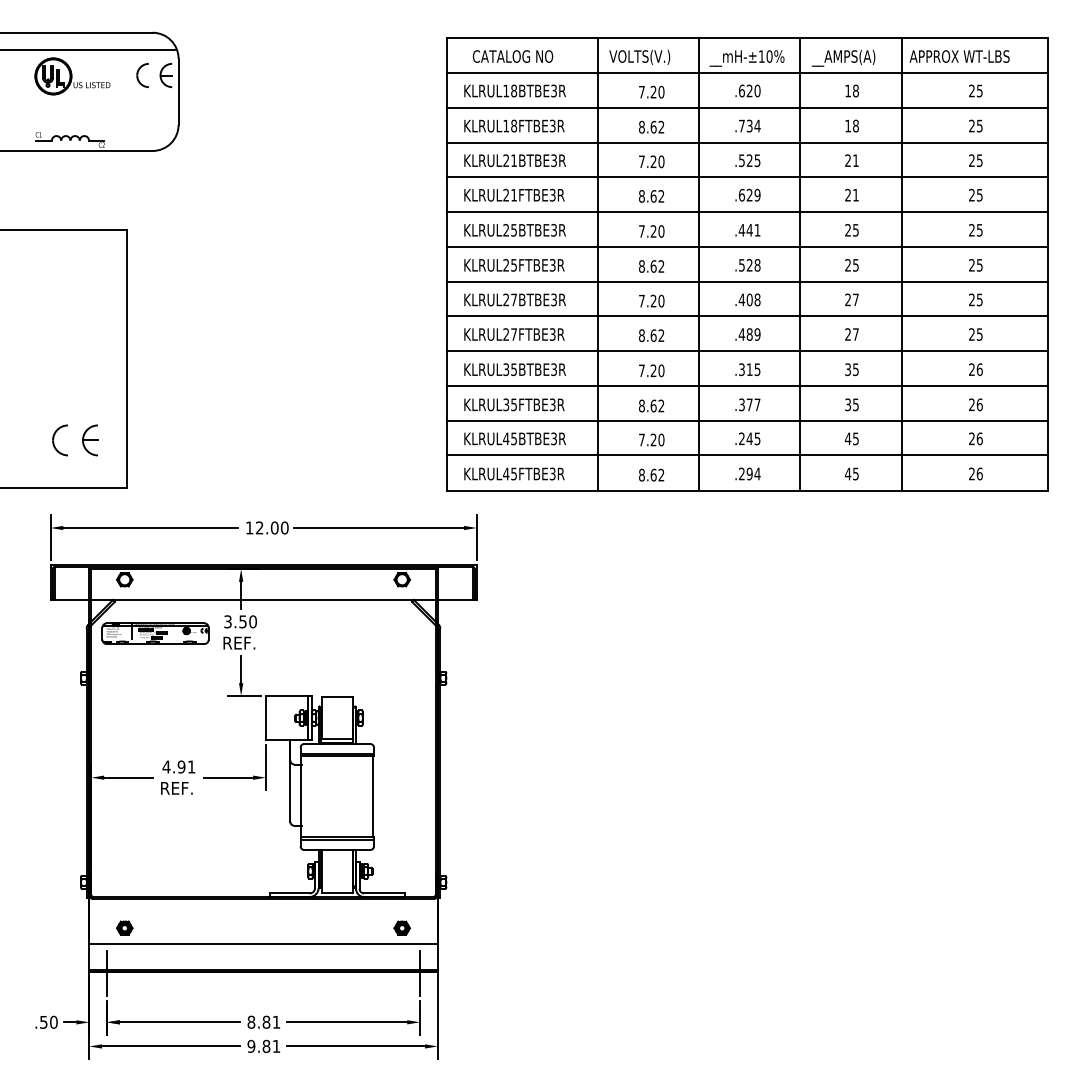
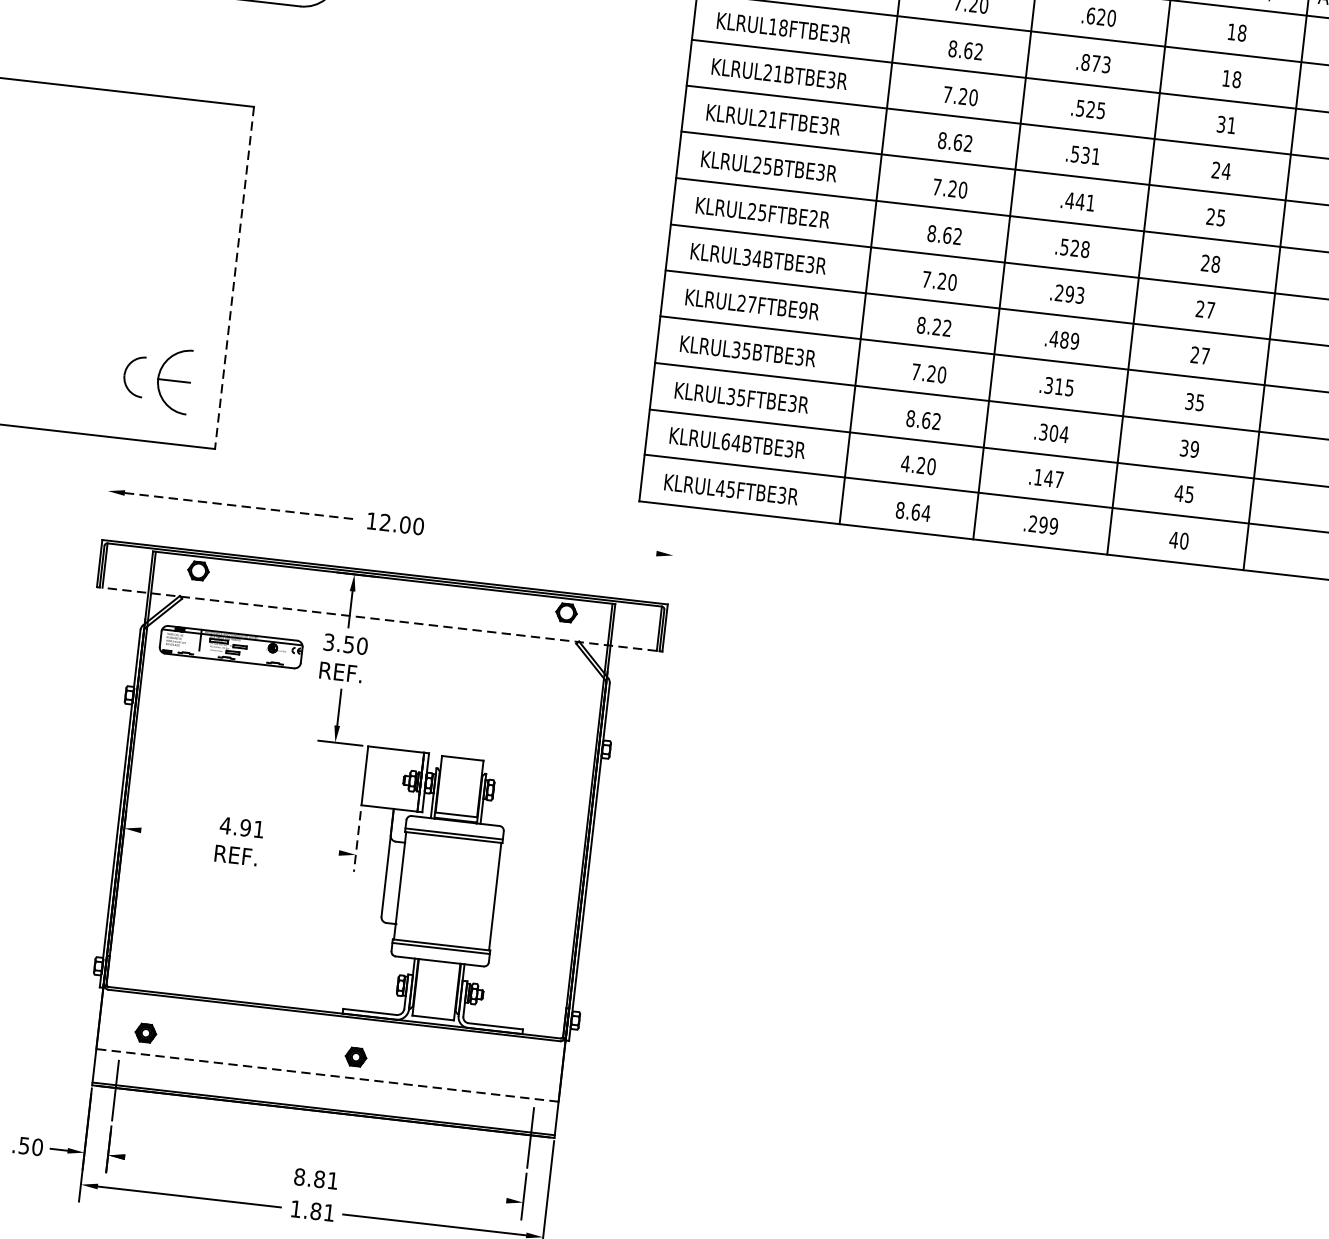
text: (749, 125) -> (1095, 62), .734 -> .873
text: (847, 160) -> (1220, 124), 21 -> 31
text: (749, 194) -> (1085, 154), .629 -> .531
text: (855, 195) -> (1225, 171), 21 -> 24
text: (552, 265) -> (813, 218), KLRUL25FTBE3R -> KLRUL25FTBE2R
text: (855, 265) -> (1215, 264), 25 -> 28
text: (510, 299) -> (752, 257), KLRUL27BTBE3R -> KLRUL34BTBE3R
text: (749, 299) -> (1069, 293), .408 -> .293
text: (552, 334) -> (802, 310), KLRUL27FTBE3R -> KLRUL27FTBE9R
text: (653, 335) -> (936, 326), 8.62 -> 8.22
line: (126, 358) -> (234, 277), solid -> dashed
text: (753, 404) -> (1058, 433), .377 -> .304
text: (855, 404) -> (1194, 448), 35 -> 39
text: (510, 438) -> (731, 441), KLRUL45BTBE3R -> KLRUL64BTBE3R
text: (749, 438) -> (1048, 478), .245 -> .147
text: (641, 439) -> (905, 463), 7.20 -> 4.20
part: (90, 440) -> (174, 381), size x1.6
text: (757, 473) -> (1053, 525), .294 -> .299
text: (855, 473) -> (1183, 540), 45 -> 40
text: (661, 474) -> (926, 512), 8.62 -> 8.64
line: (151, 528) -> (241, 507), solid -> dashed
line: (378, 528) -> (542, 541), removed
line: (50, 537) -> (106, 503), removed
line: (476, 537) -> (671, 568), removed
line: (263, 600) -> (379, 619), solid -> dashed
line: (265, 767) -> (356, 841), solid -> dashed
line: (128, 777) -> (173, 833), removed
line: (228, 777) -> (306, 848), removed
part: (401, 927) -> (355, 1056), moved
line: (263, 944) -> (327, 1075), solid -> dashed
line: (179, 1022) -> (204, 1166), removed
line: (346, 1022) -> (425, 1191), removed
text: (251, 1045) -> (296, 1207), 9.81 -> 1.81

